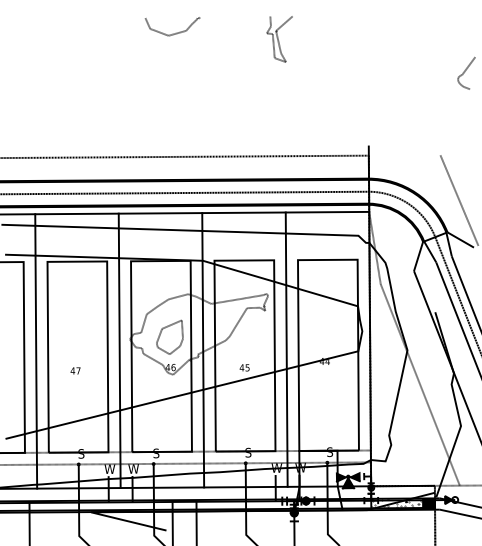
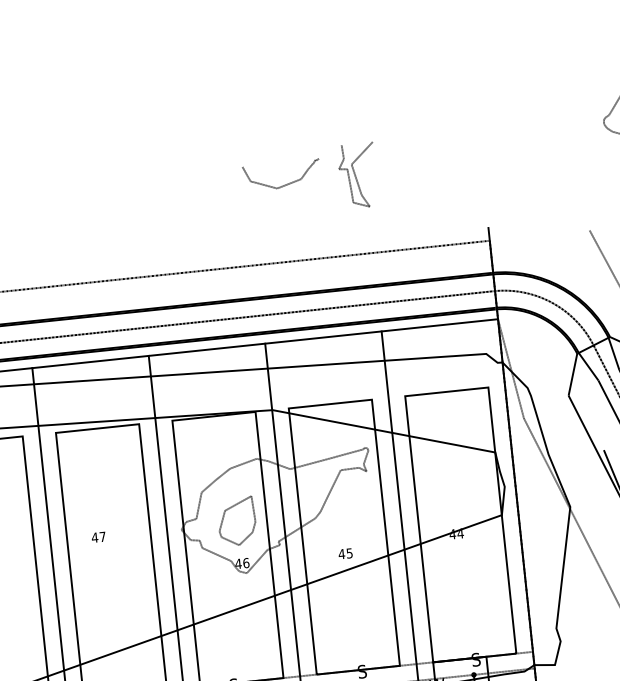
curve: (172, 33) -> (282, 184), moved
curve: (278, 39) -> (356, 176), moved
text: (75, 370) -> (98, 536), moved

